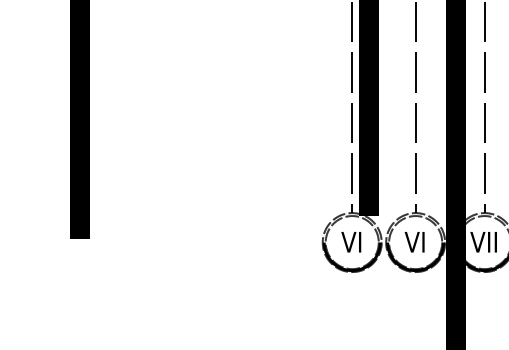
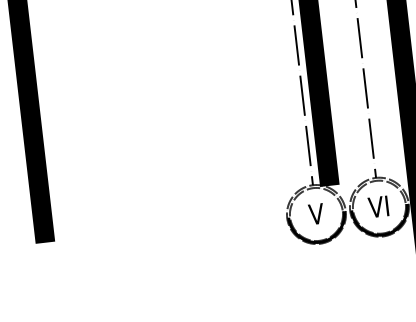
text: (351, 242) -> (315, 214), VI -> V

